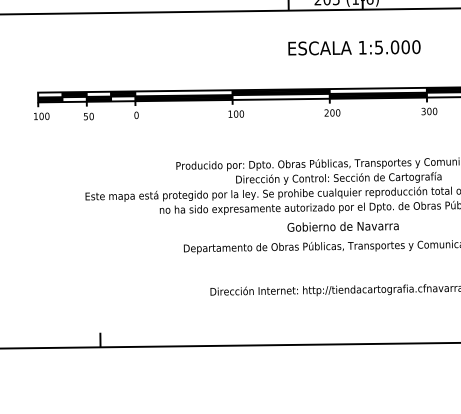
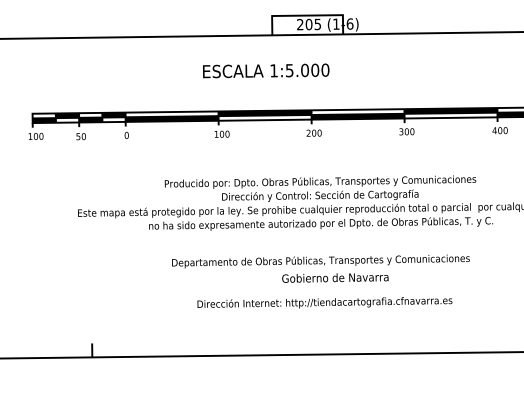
text: (354, 47) -> (266, 70), moved
text: (343, 226) -> (335, 277), moved

